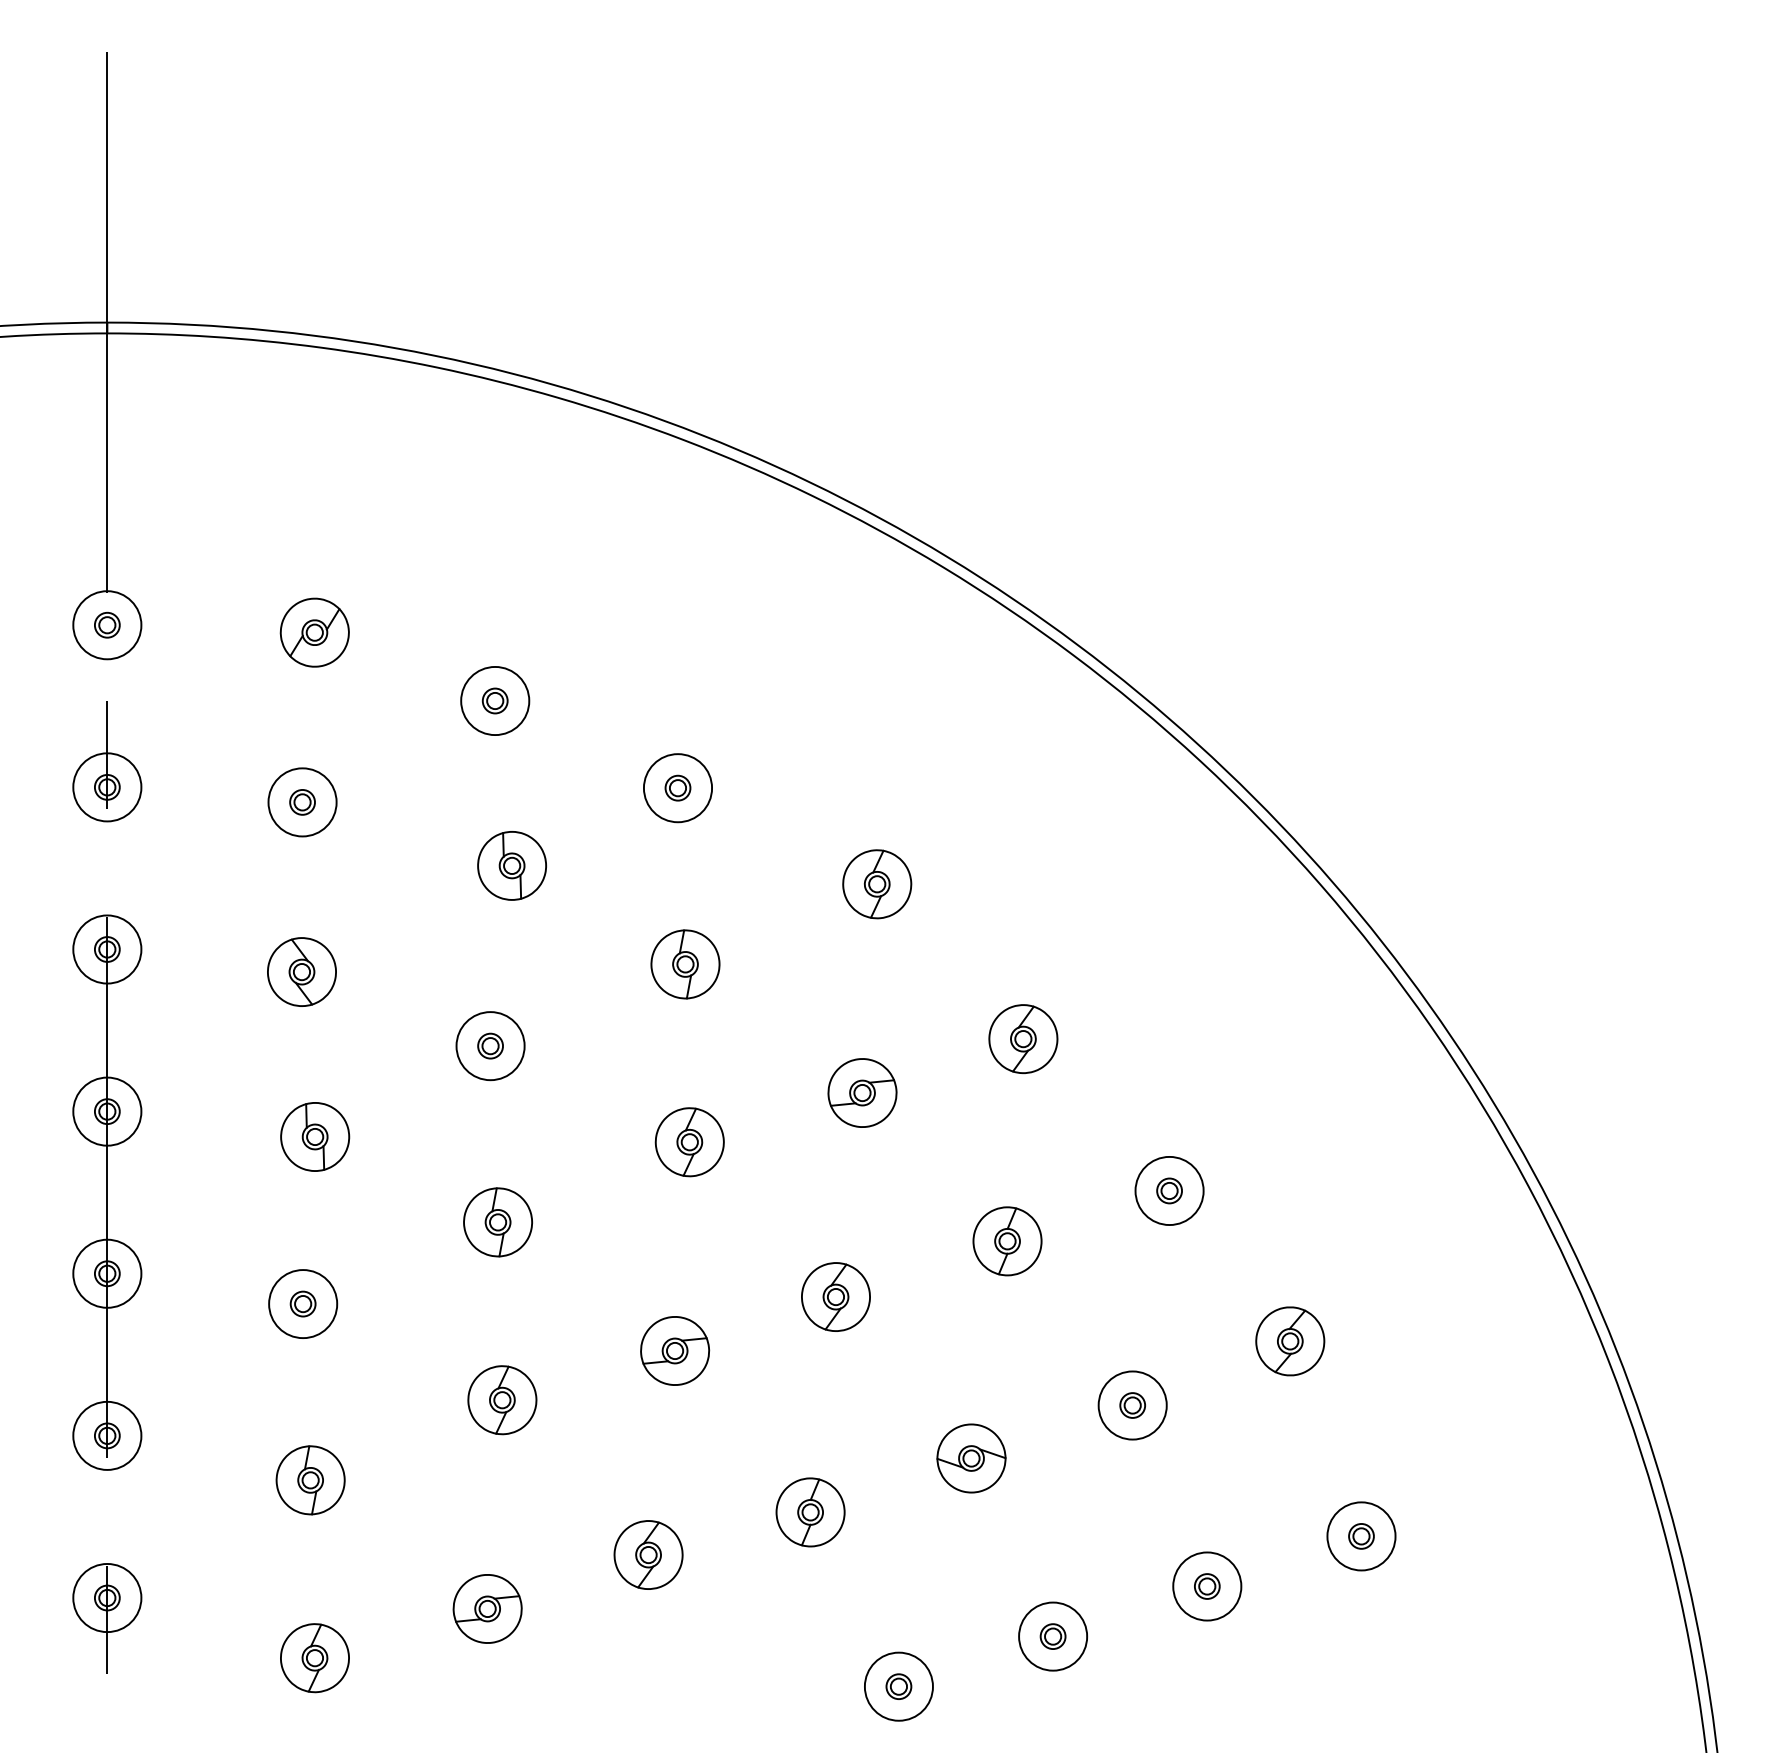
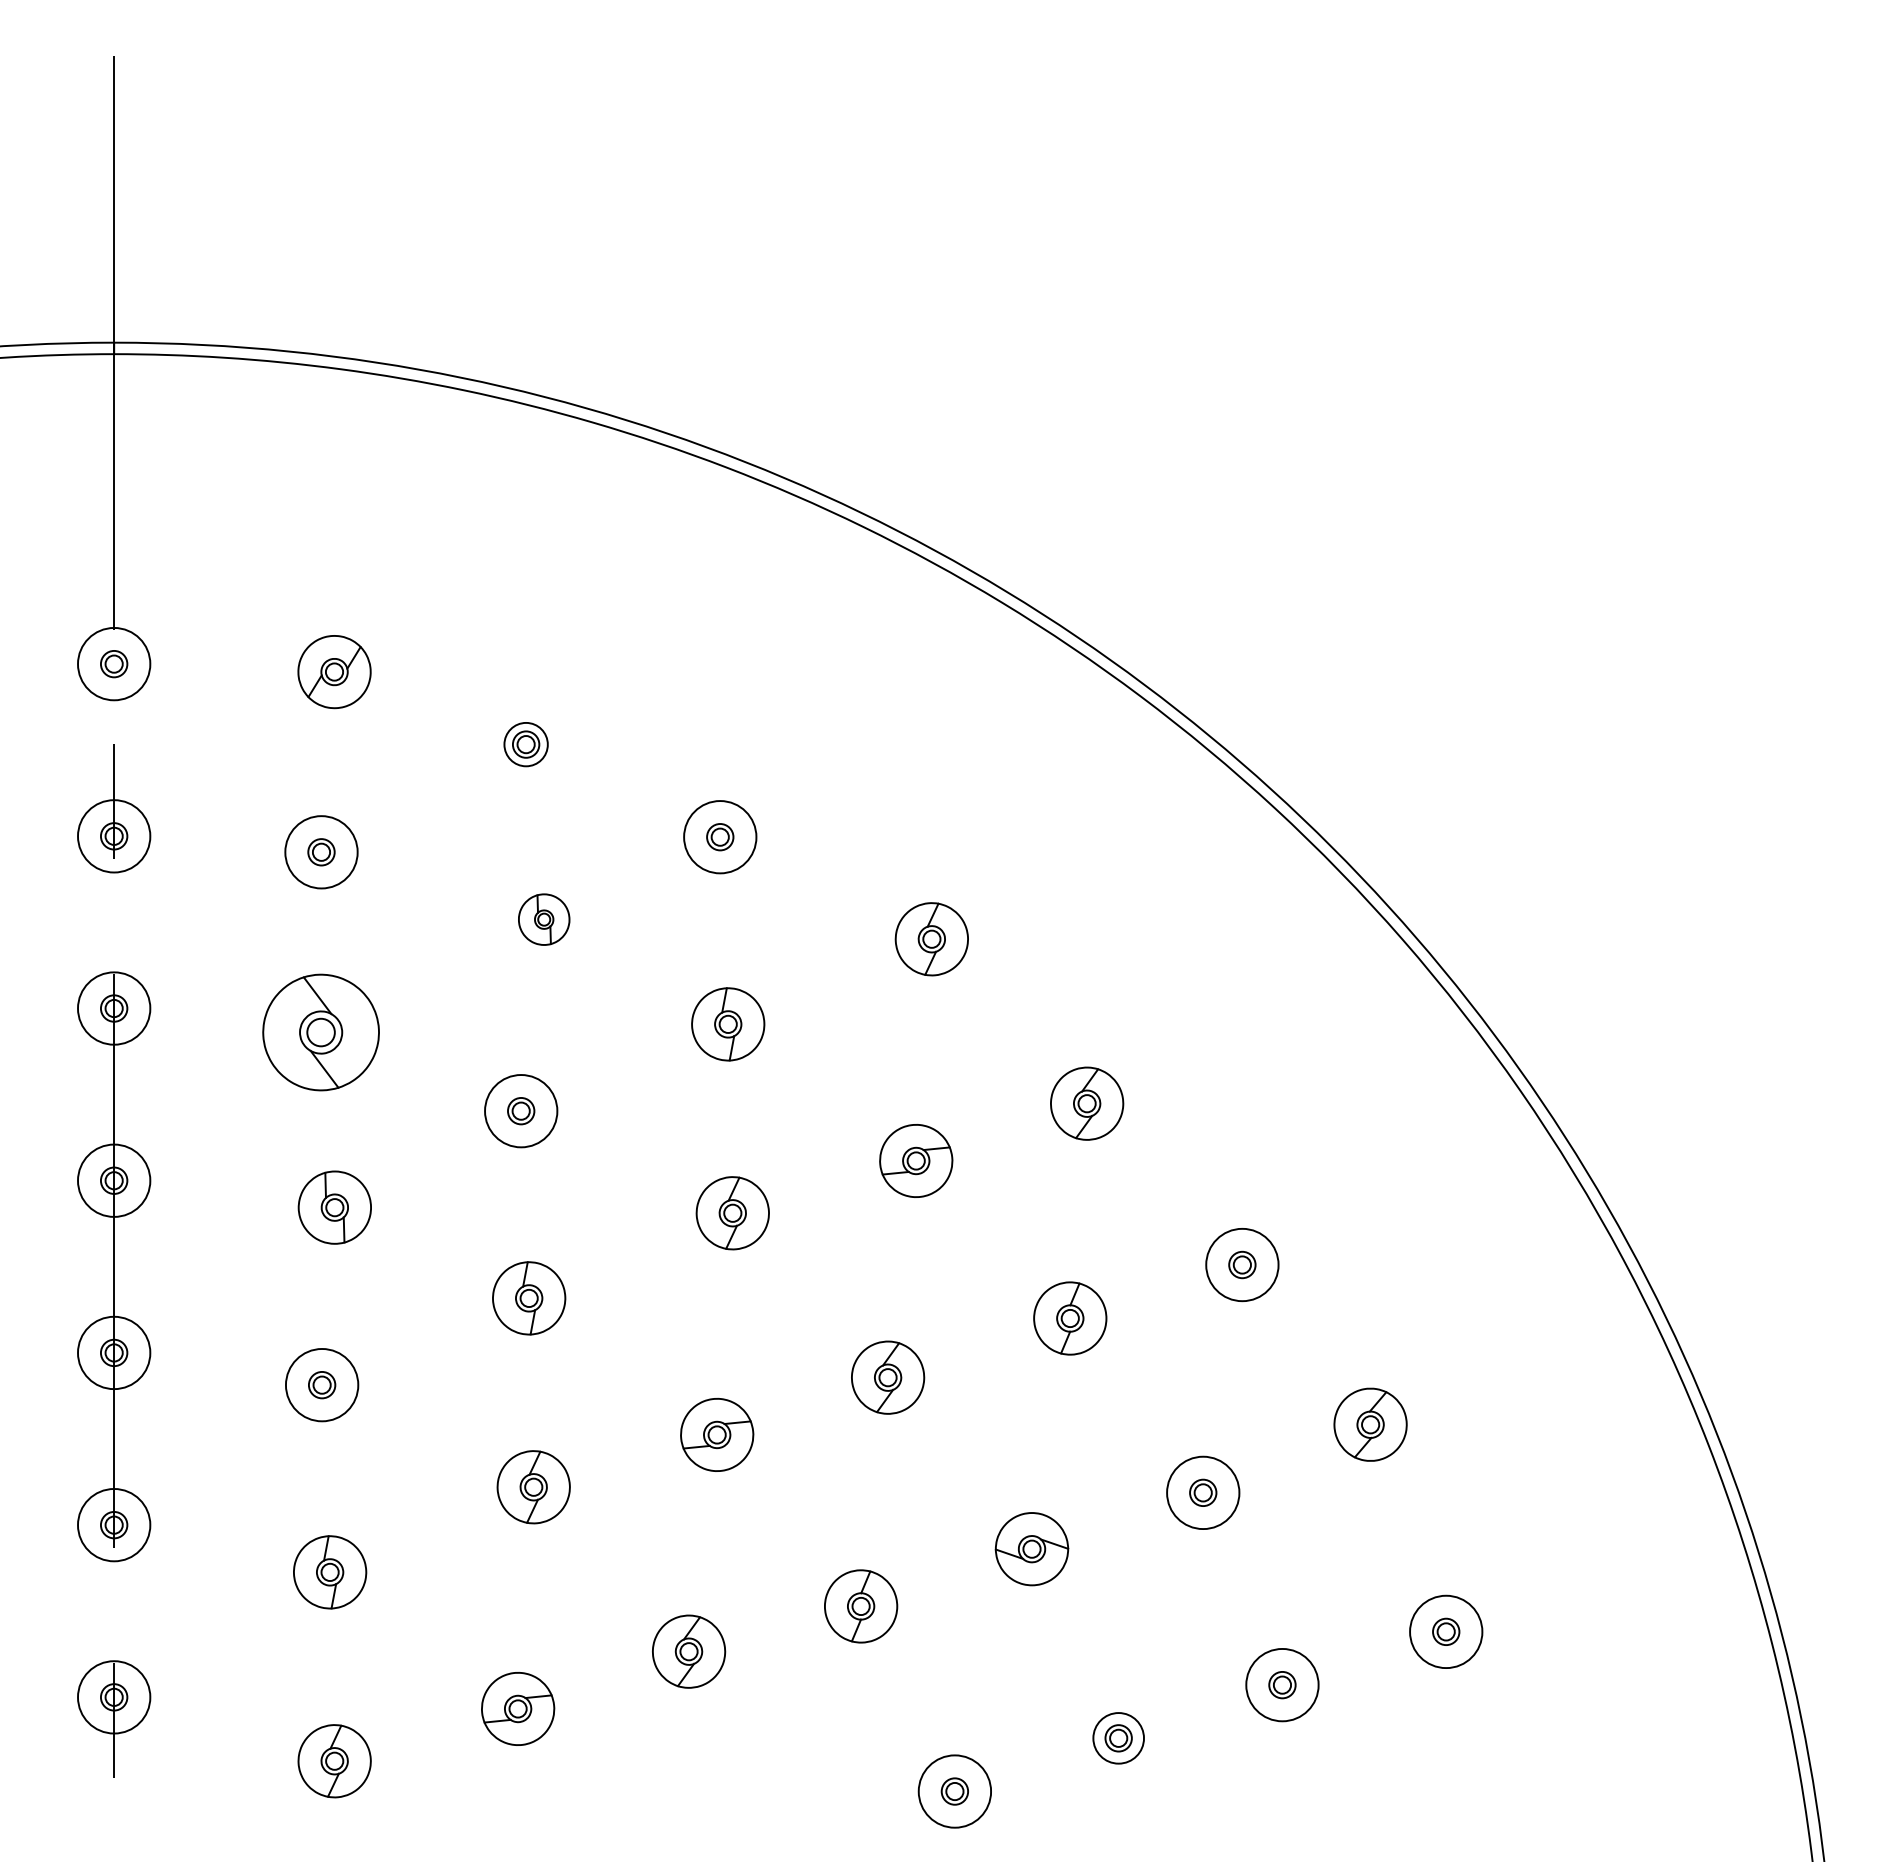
circle: (494, 700) -> (525, 744), size x0.6
part: (512, 865) -> (544, 919), size x0.7
part: (301, 972) -> (320, 1032), size x1.6
circle: (1052, 1636) -> (1118, 1738), size x0.7

